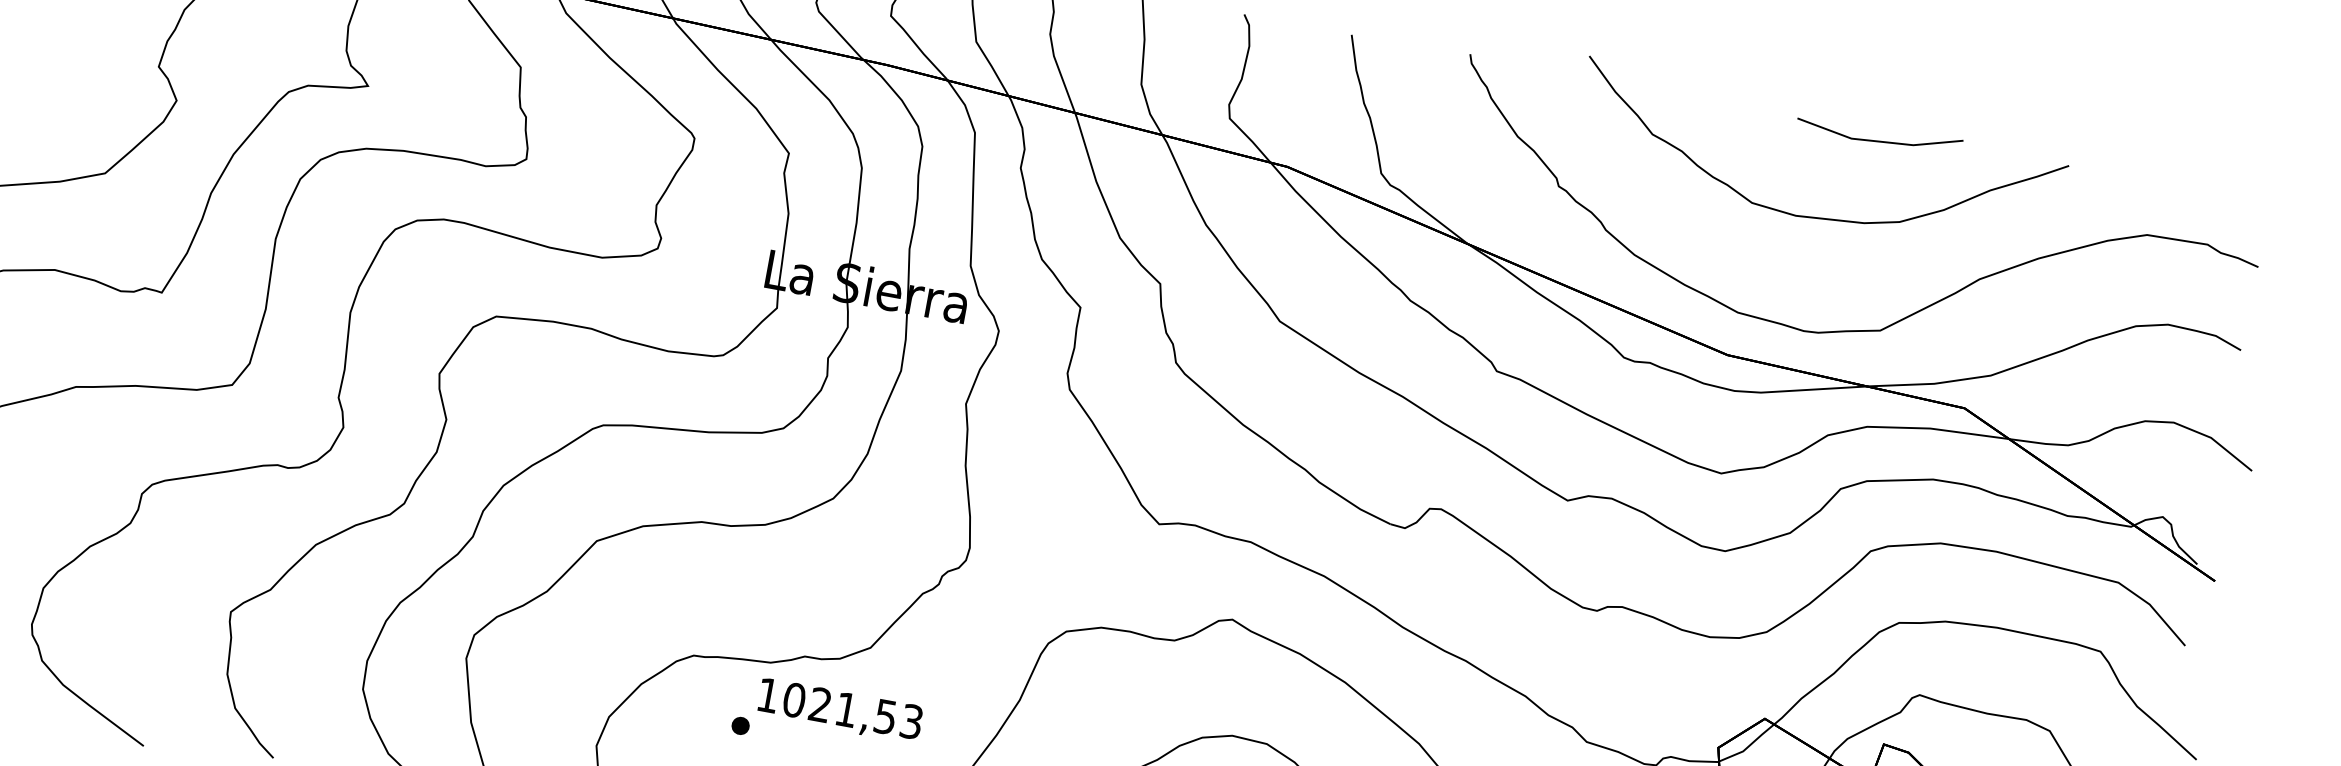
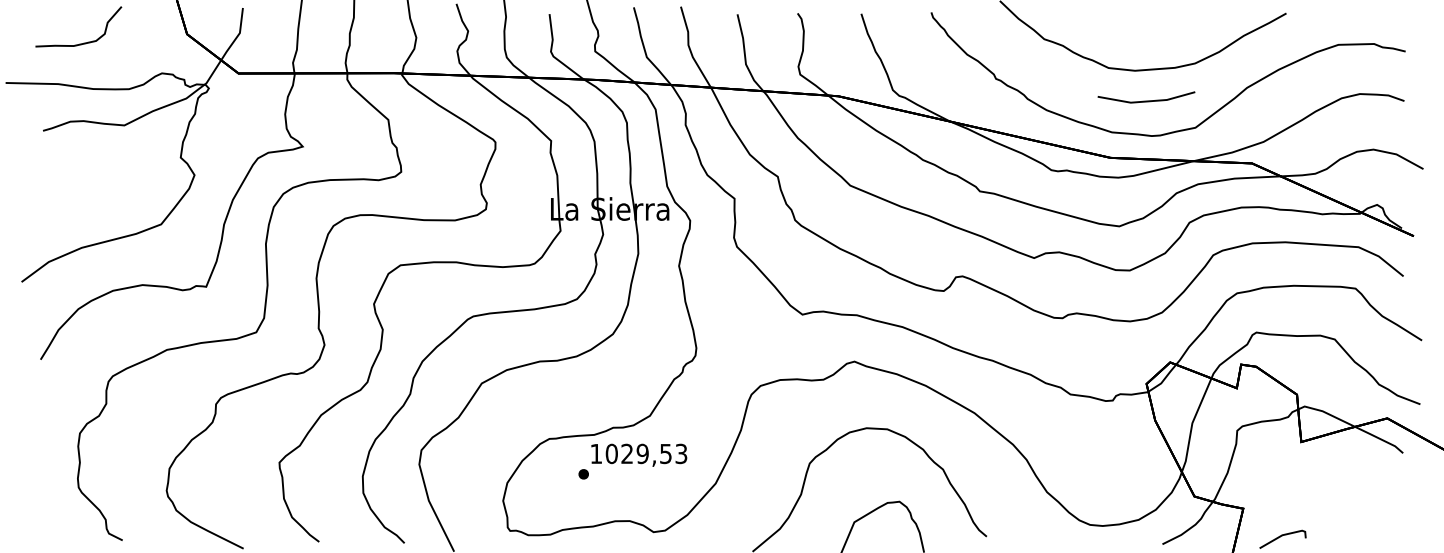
line: (1878, 139) -> (1146, 100), moved
text: (846, 709) -> (642, 453), 1021,53 -> 1029,53

